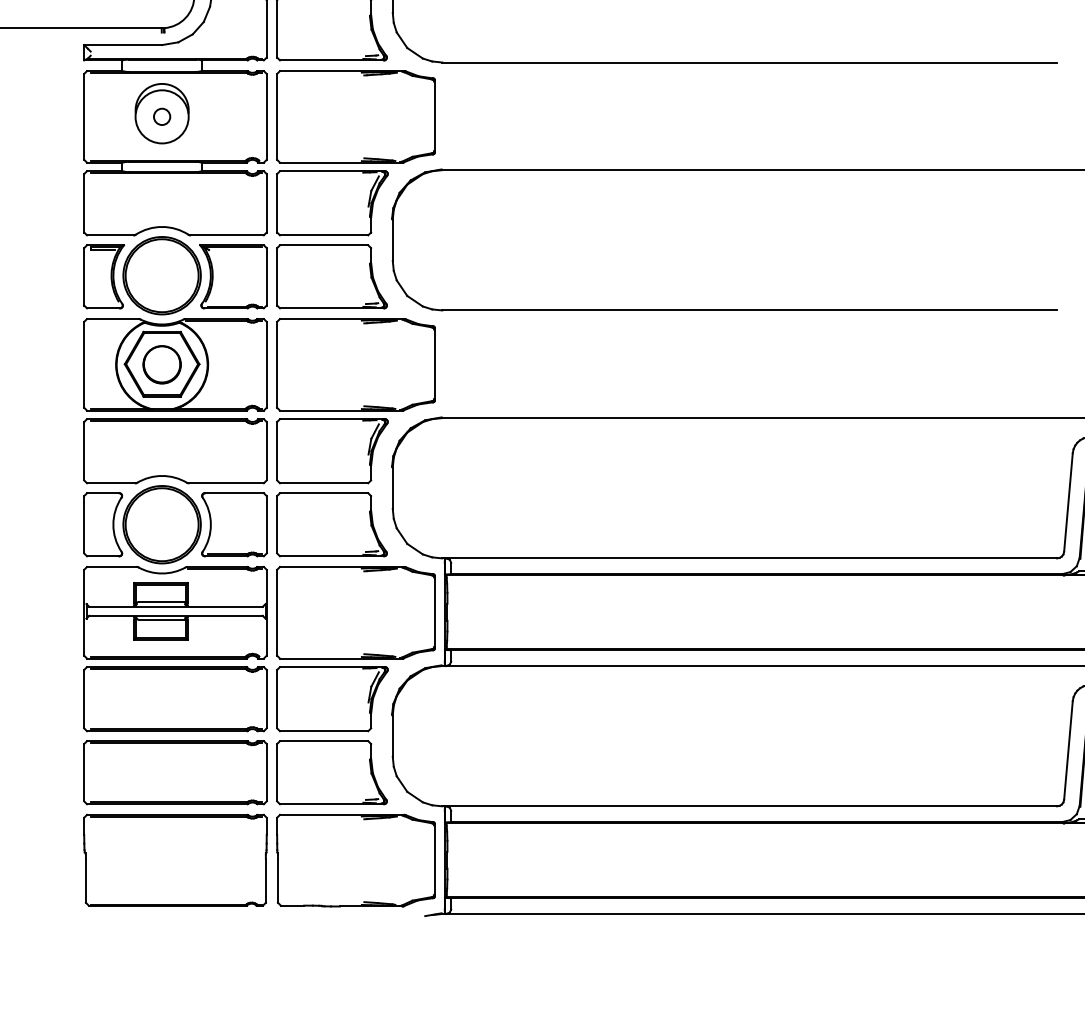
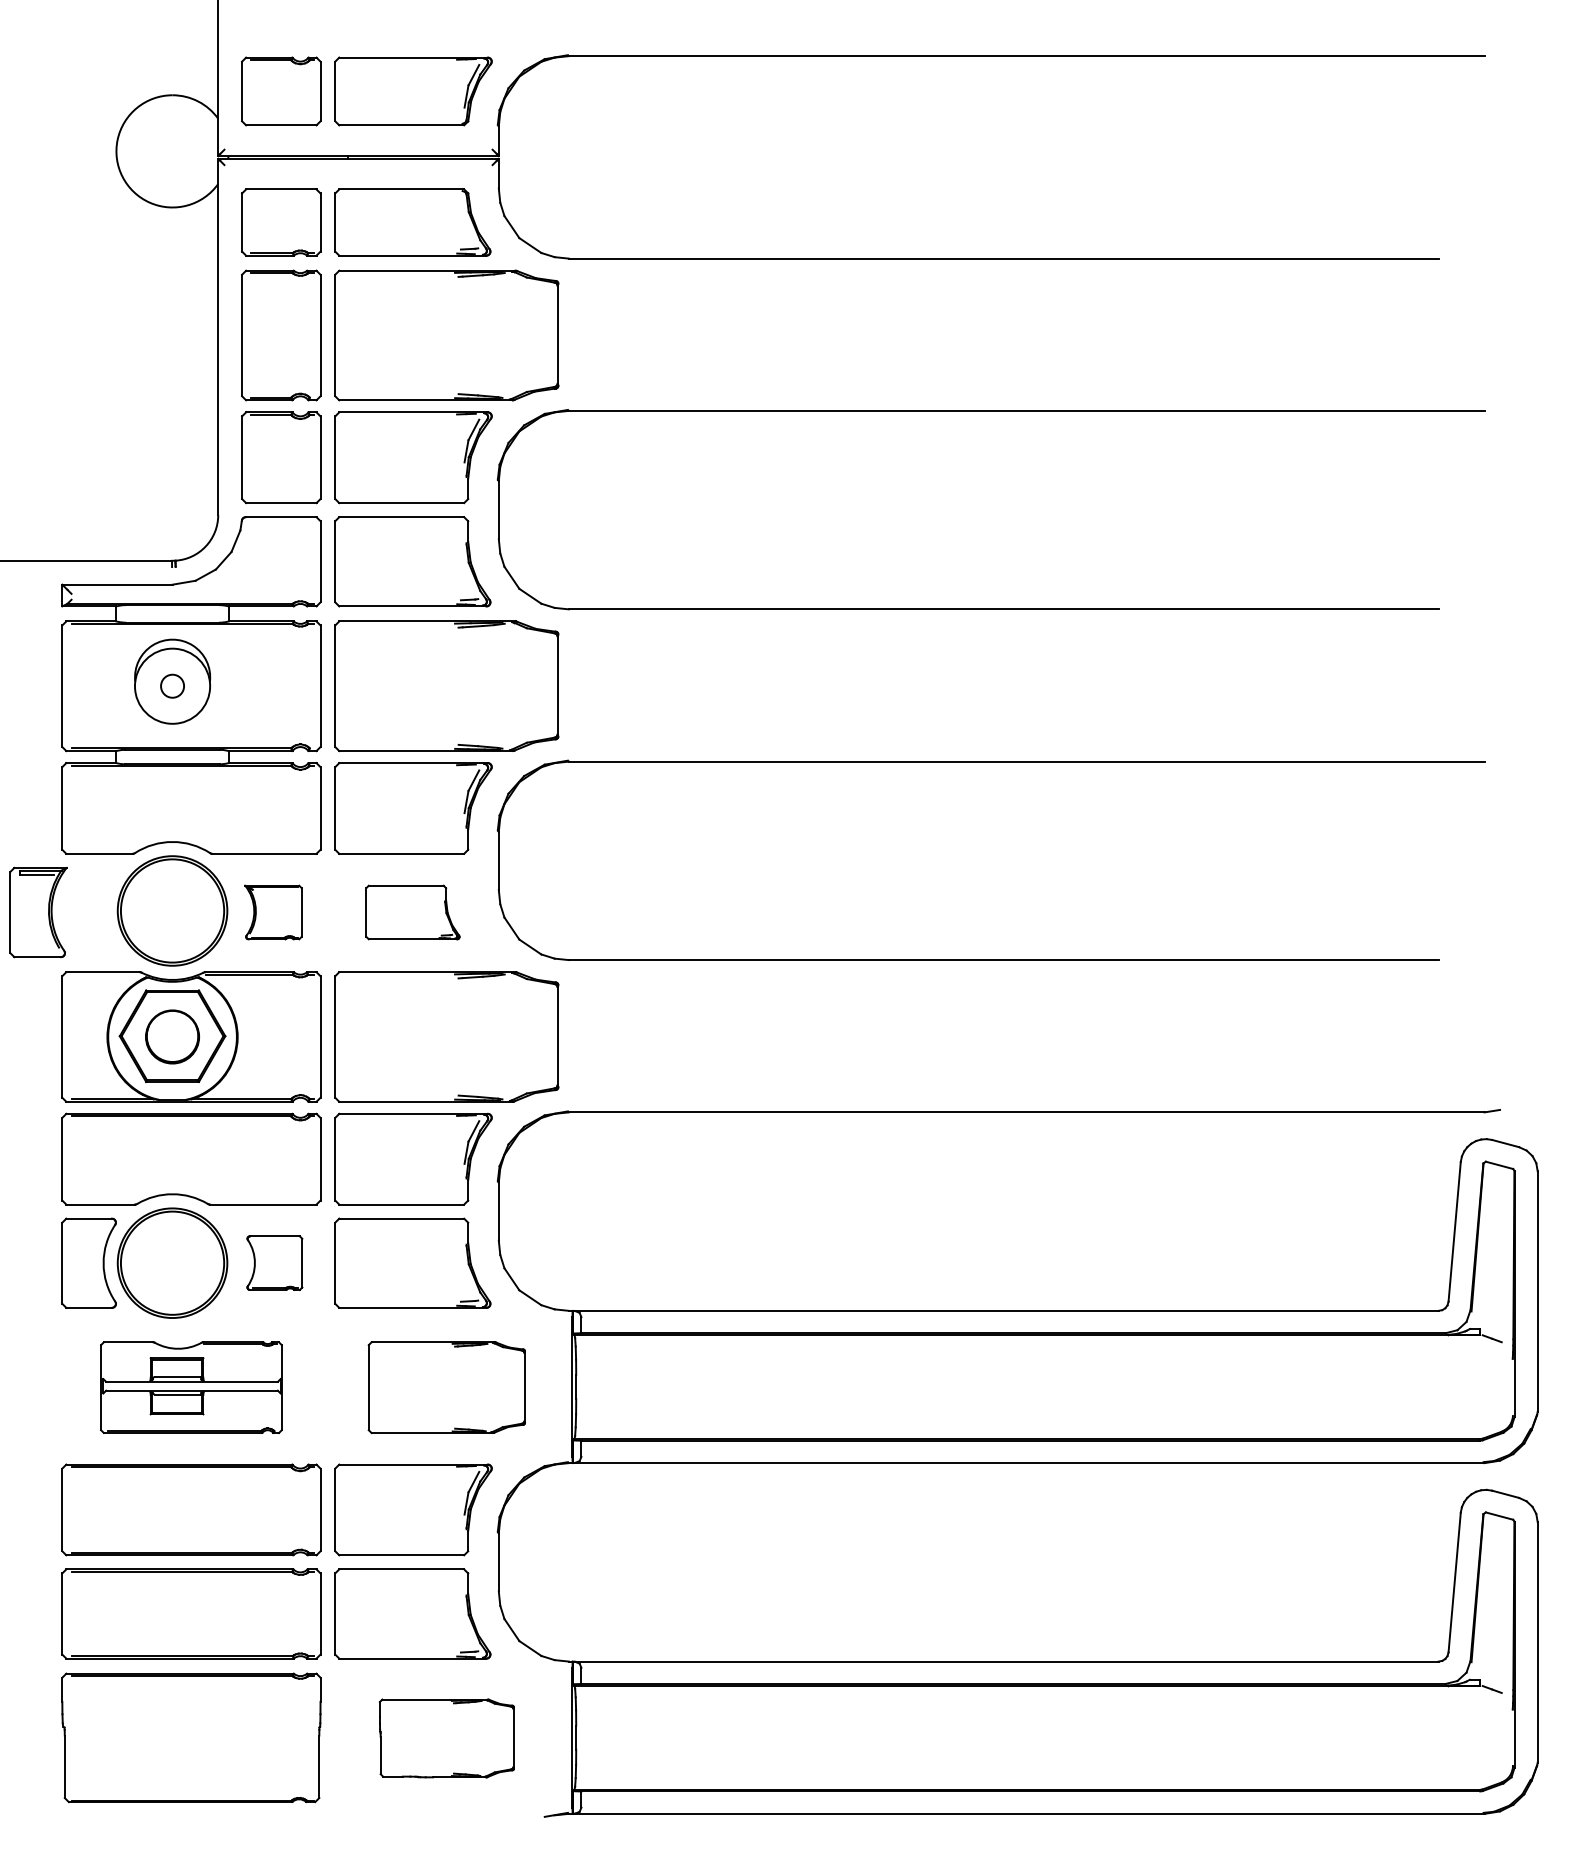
part: (104, 276) -> (38, 912), moved
part: (233, 276) -> (273, 912), size x0.6
part: (331, 276) -> (412, 912), size x0.6
part: (234, 524) -> (274, 1262), size x0.6
part: (175, 612) -> (191, 1387), size x0.7
part: (355, 612) -> (446, 1387), size x0.7
part: (355, 860) -> (446, 1738), size x0.6

